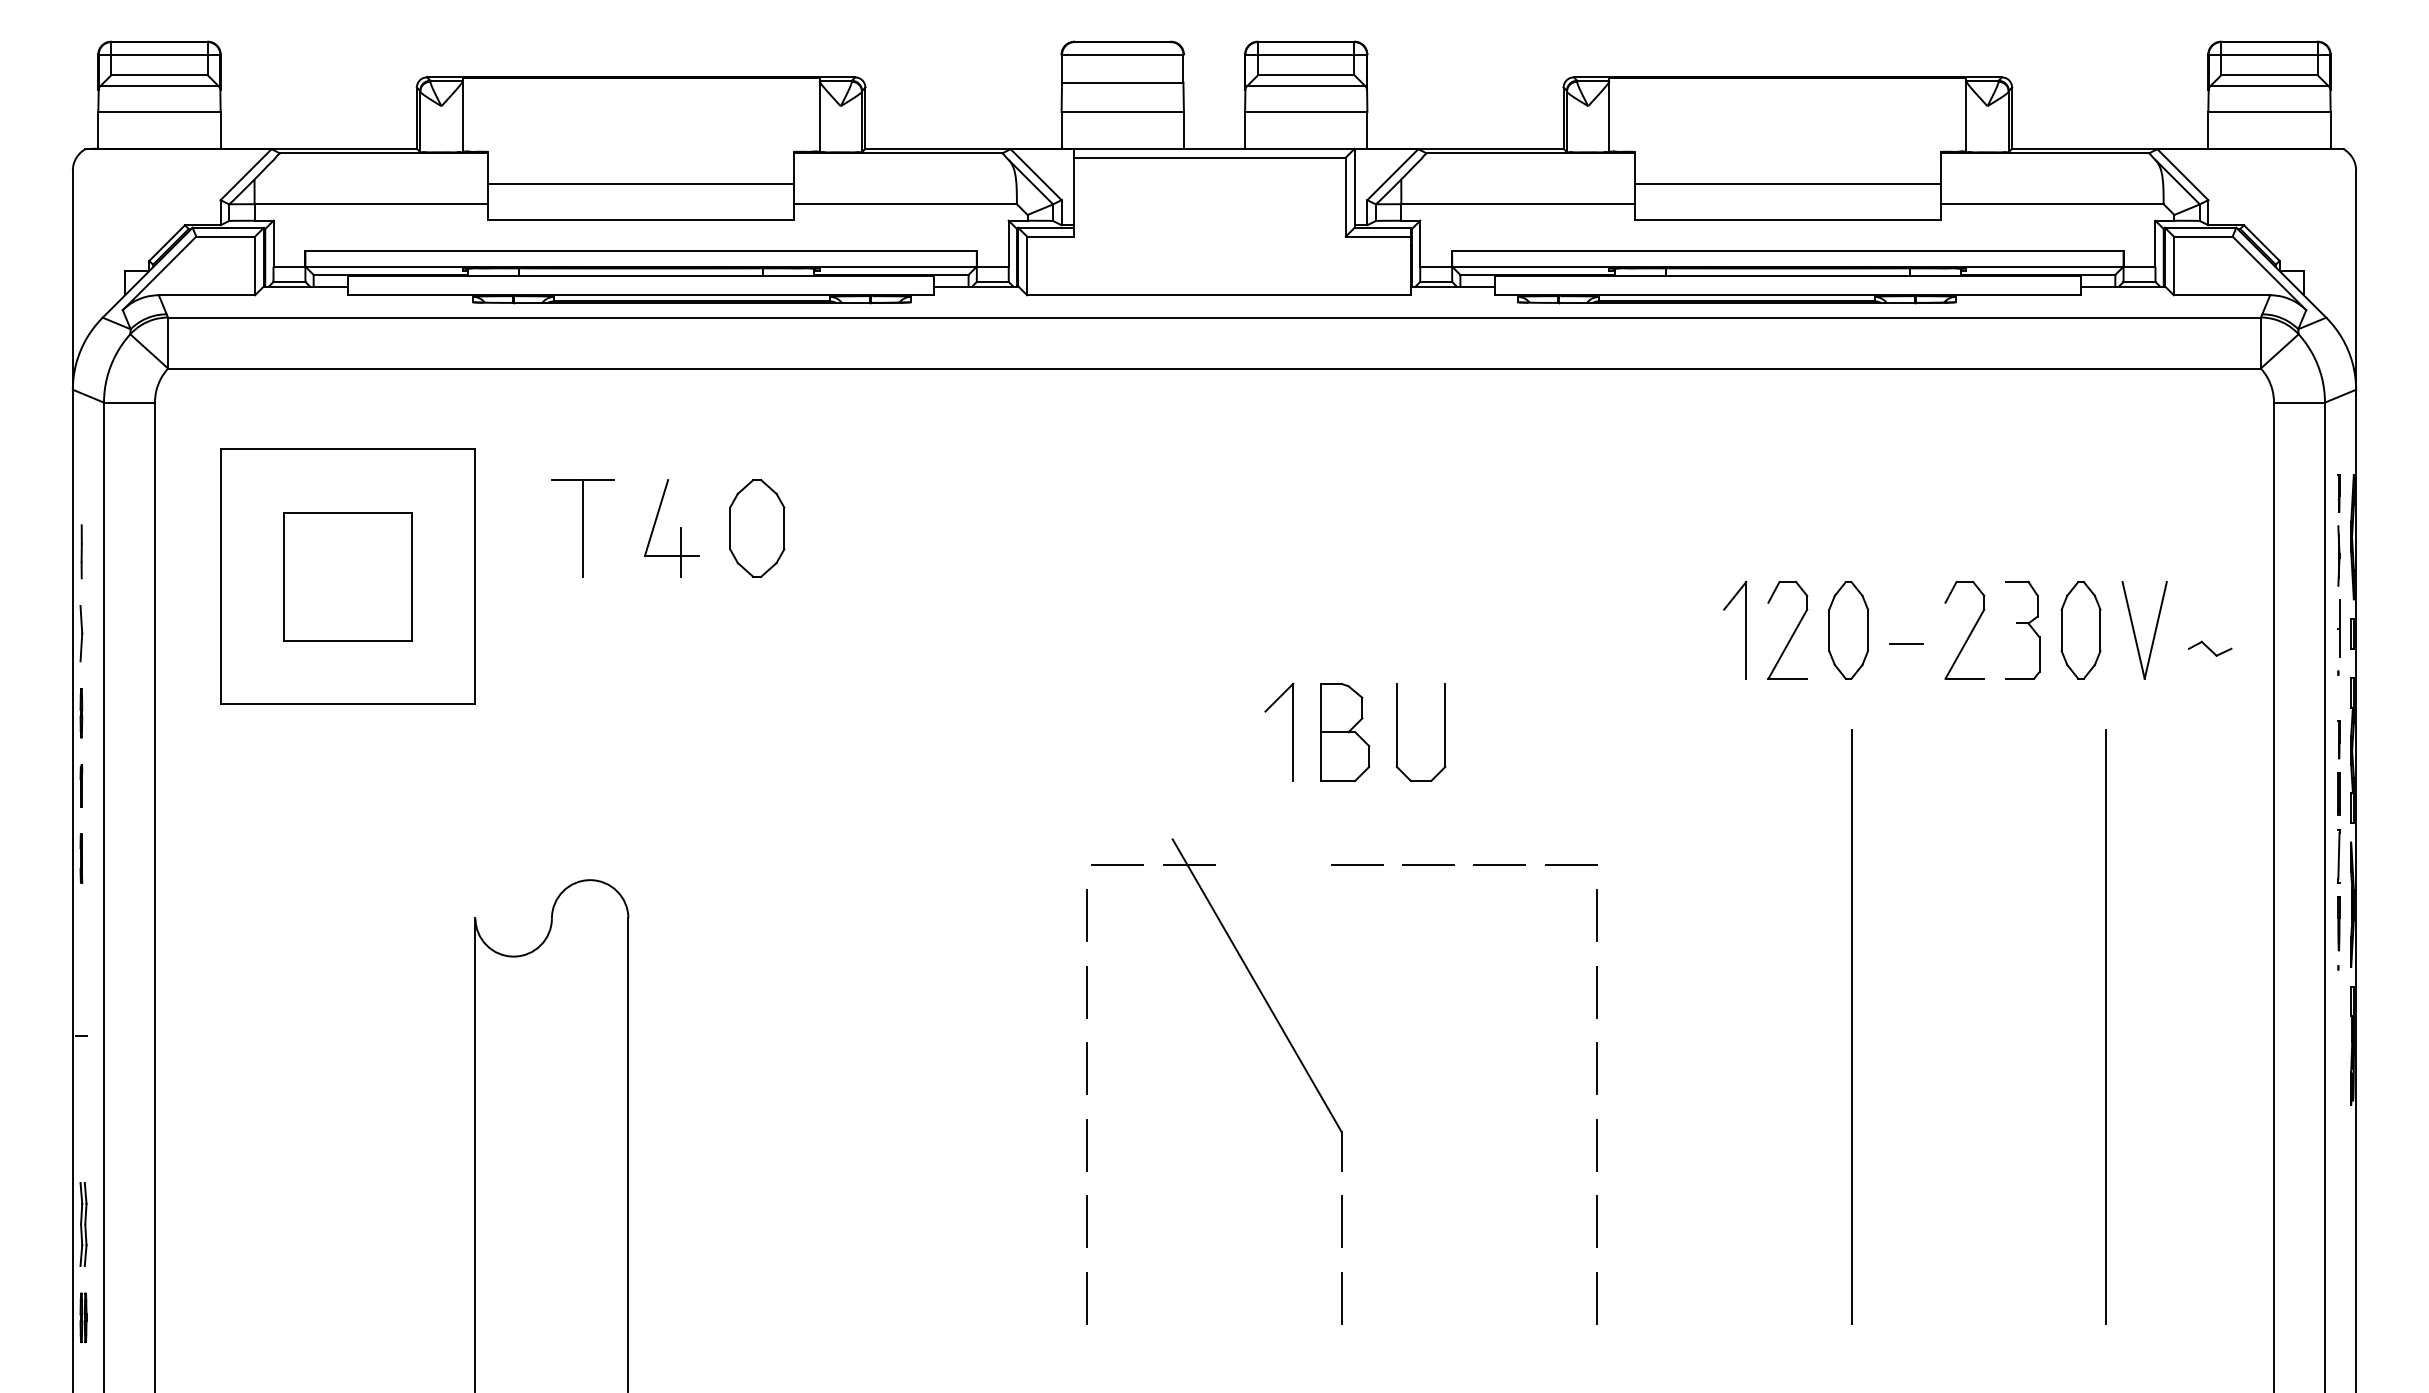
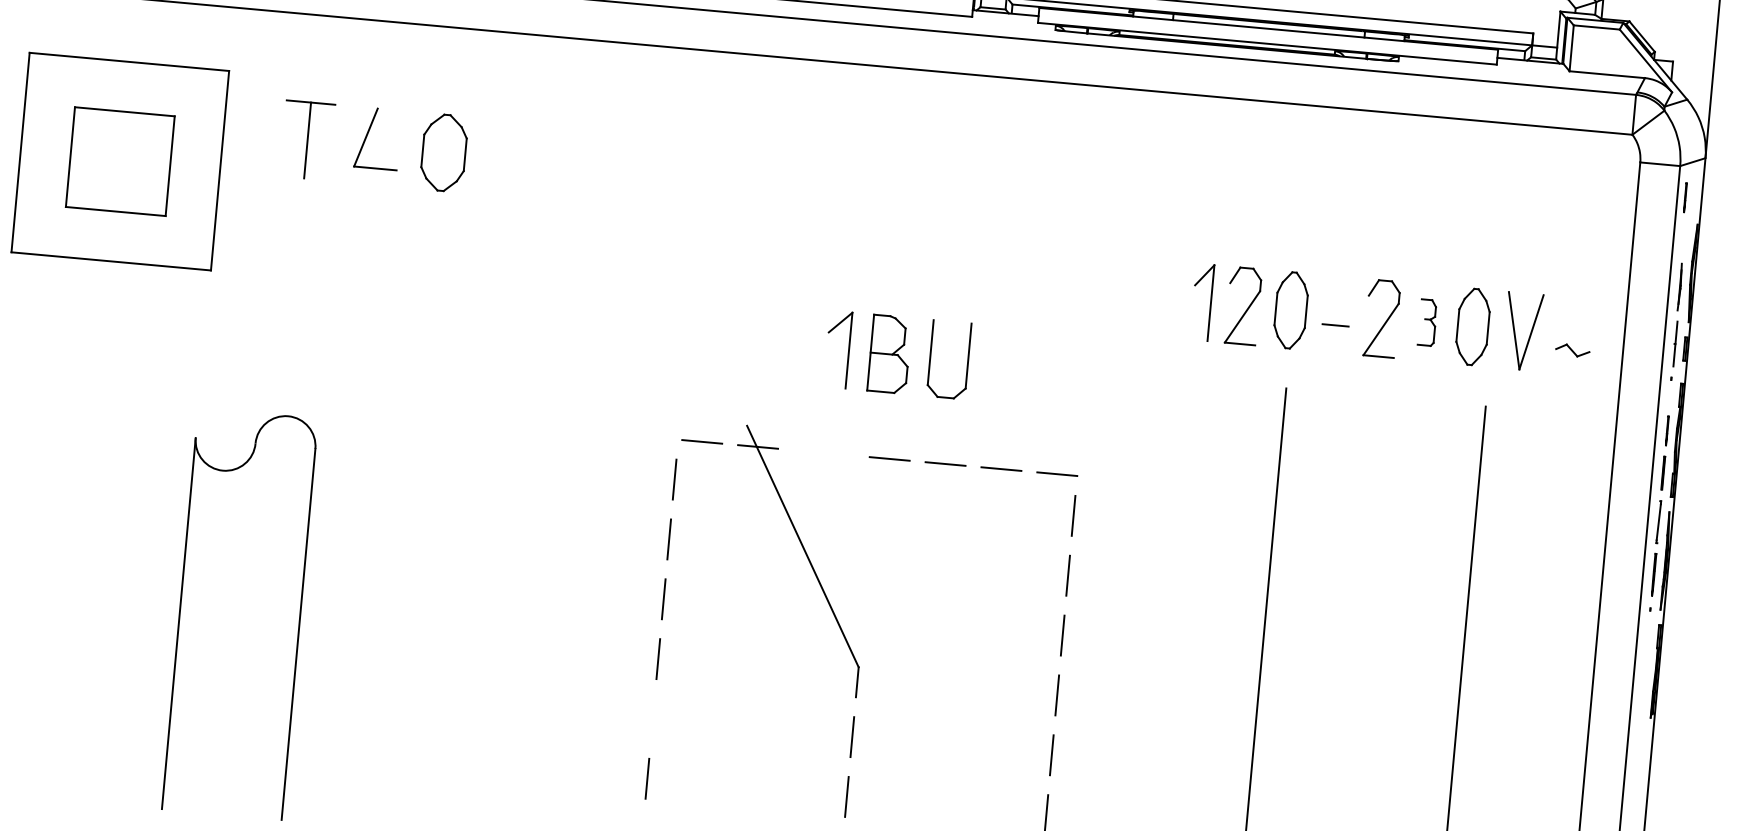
line: (2338, 493) -> (1684, 197), moved
line: (681, 552) -> (383, 166), removed
part: (2022, 629) -> (1427, 322), size x0.6
line: (1087, 1221) -> (653, 718), removed

